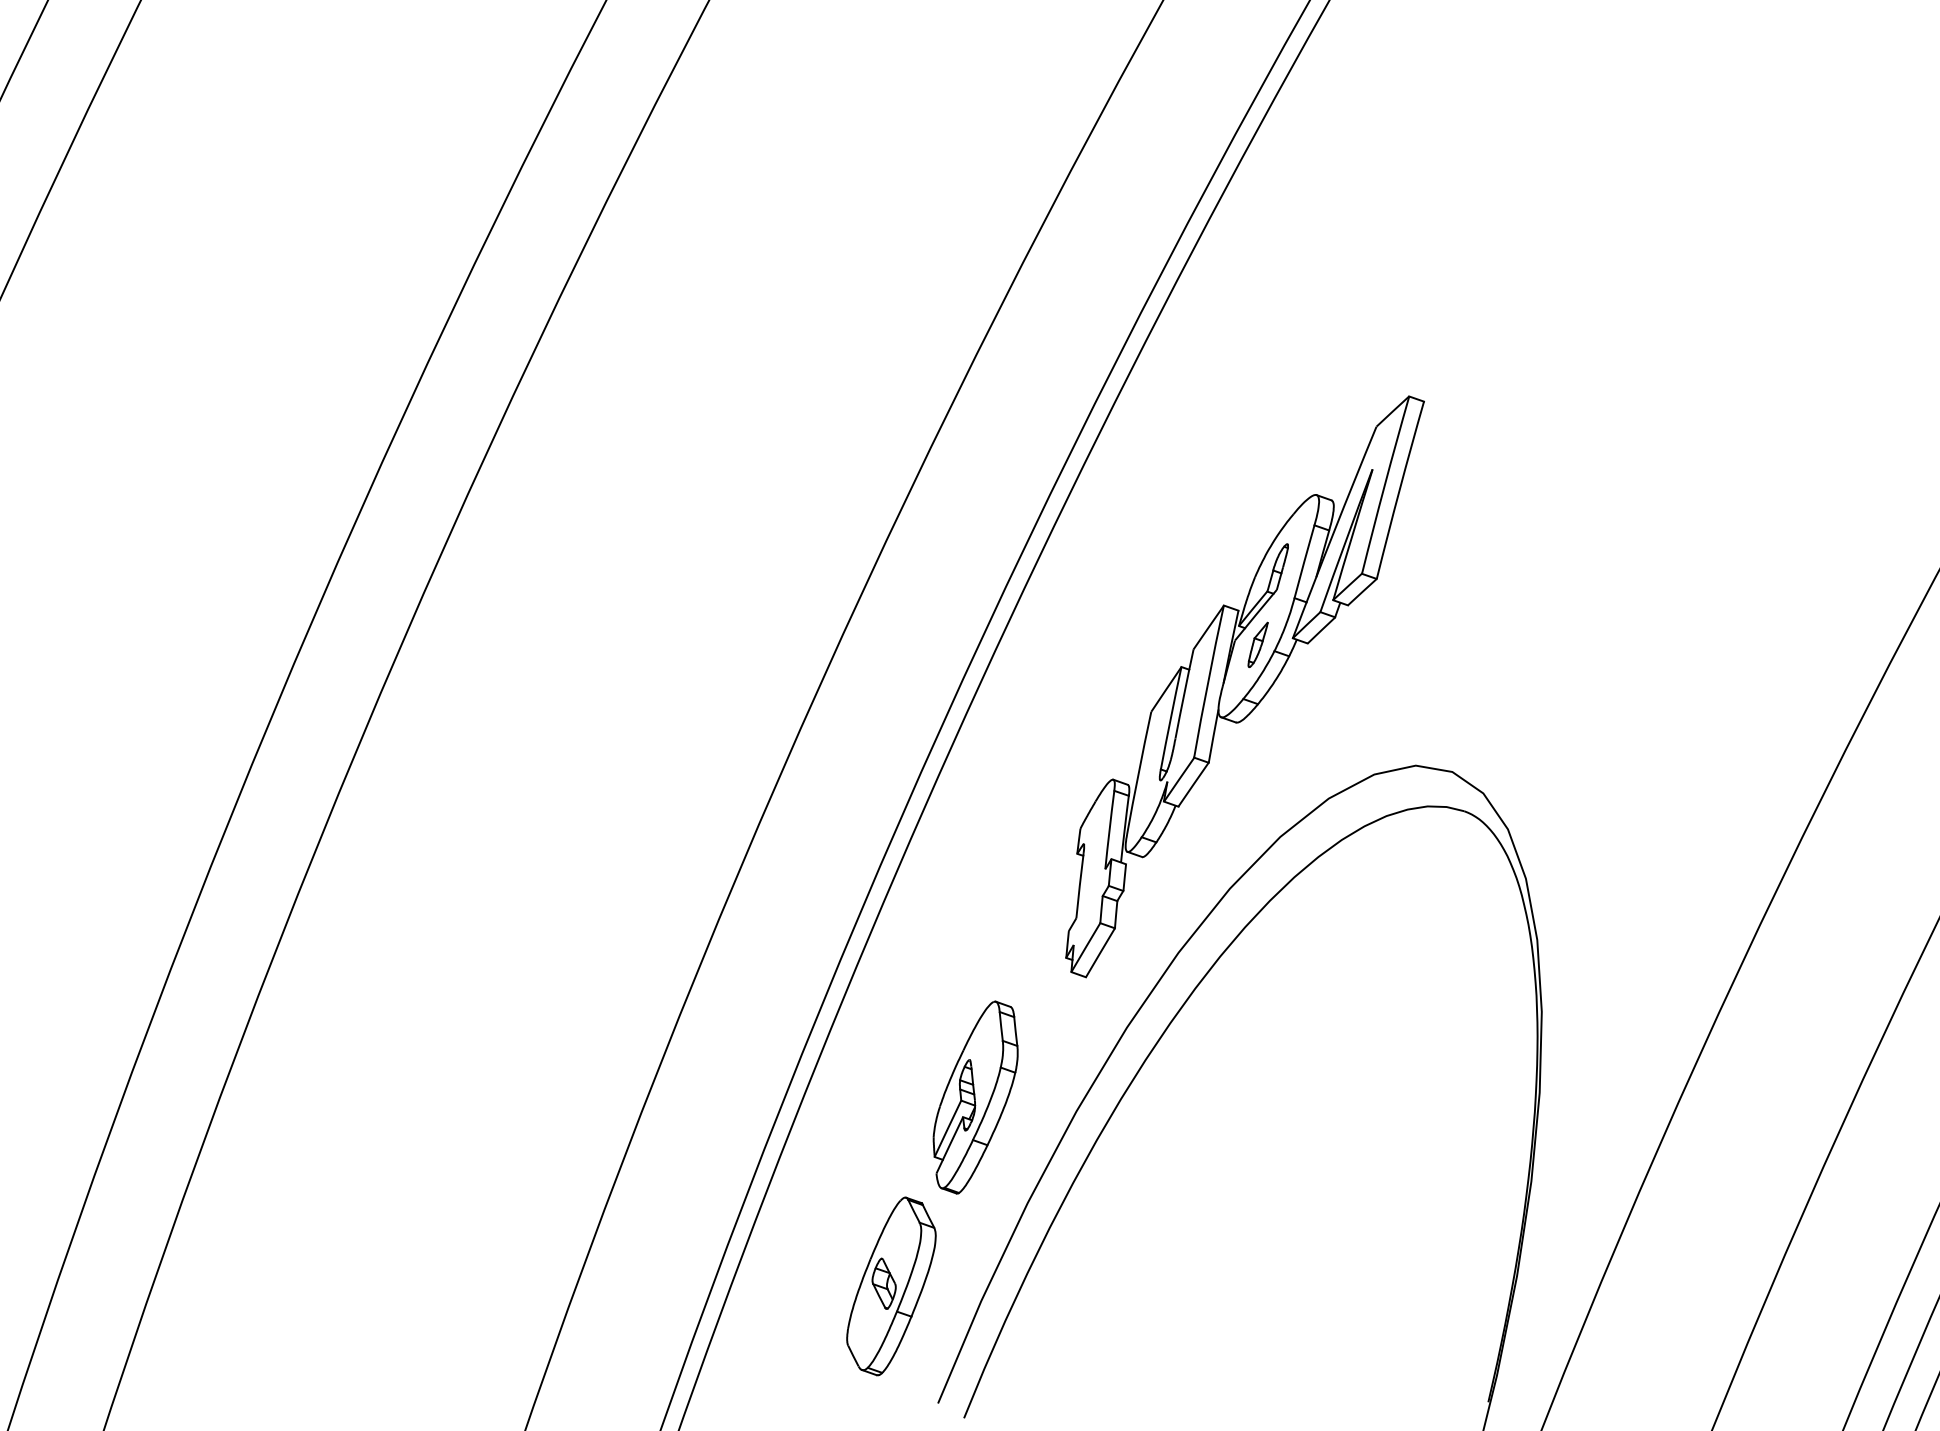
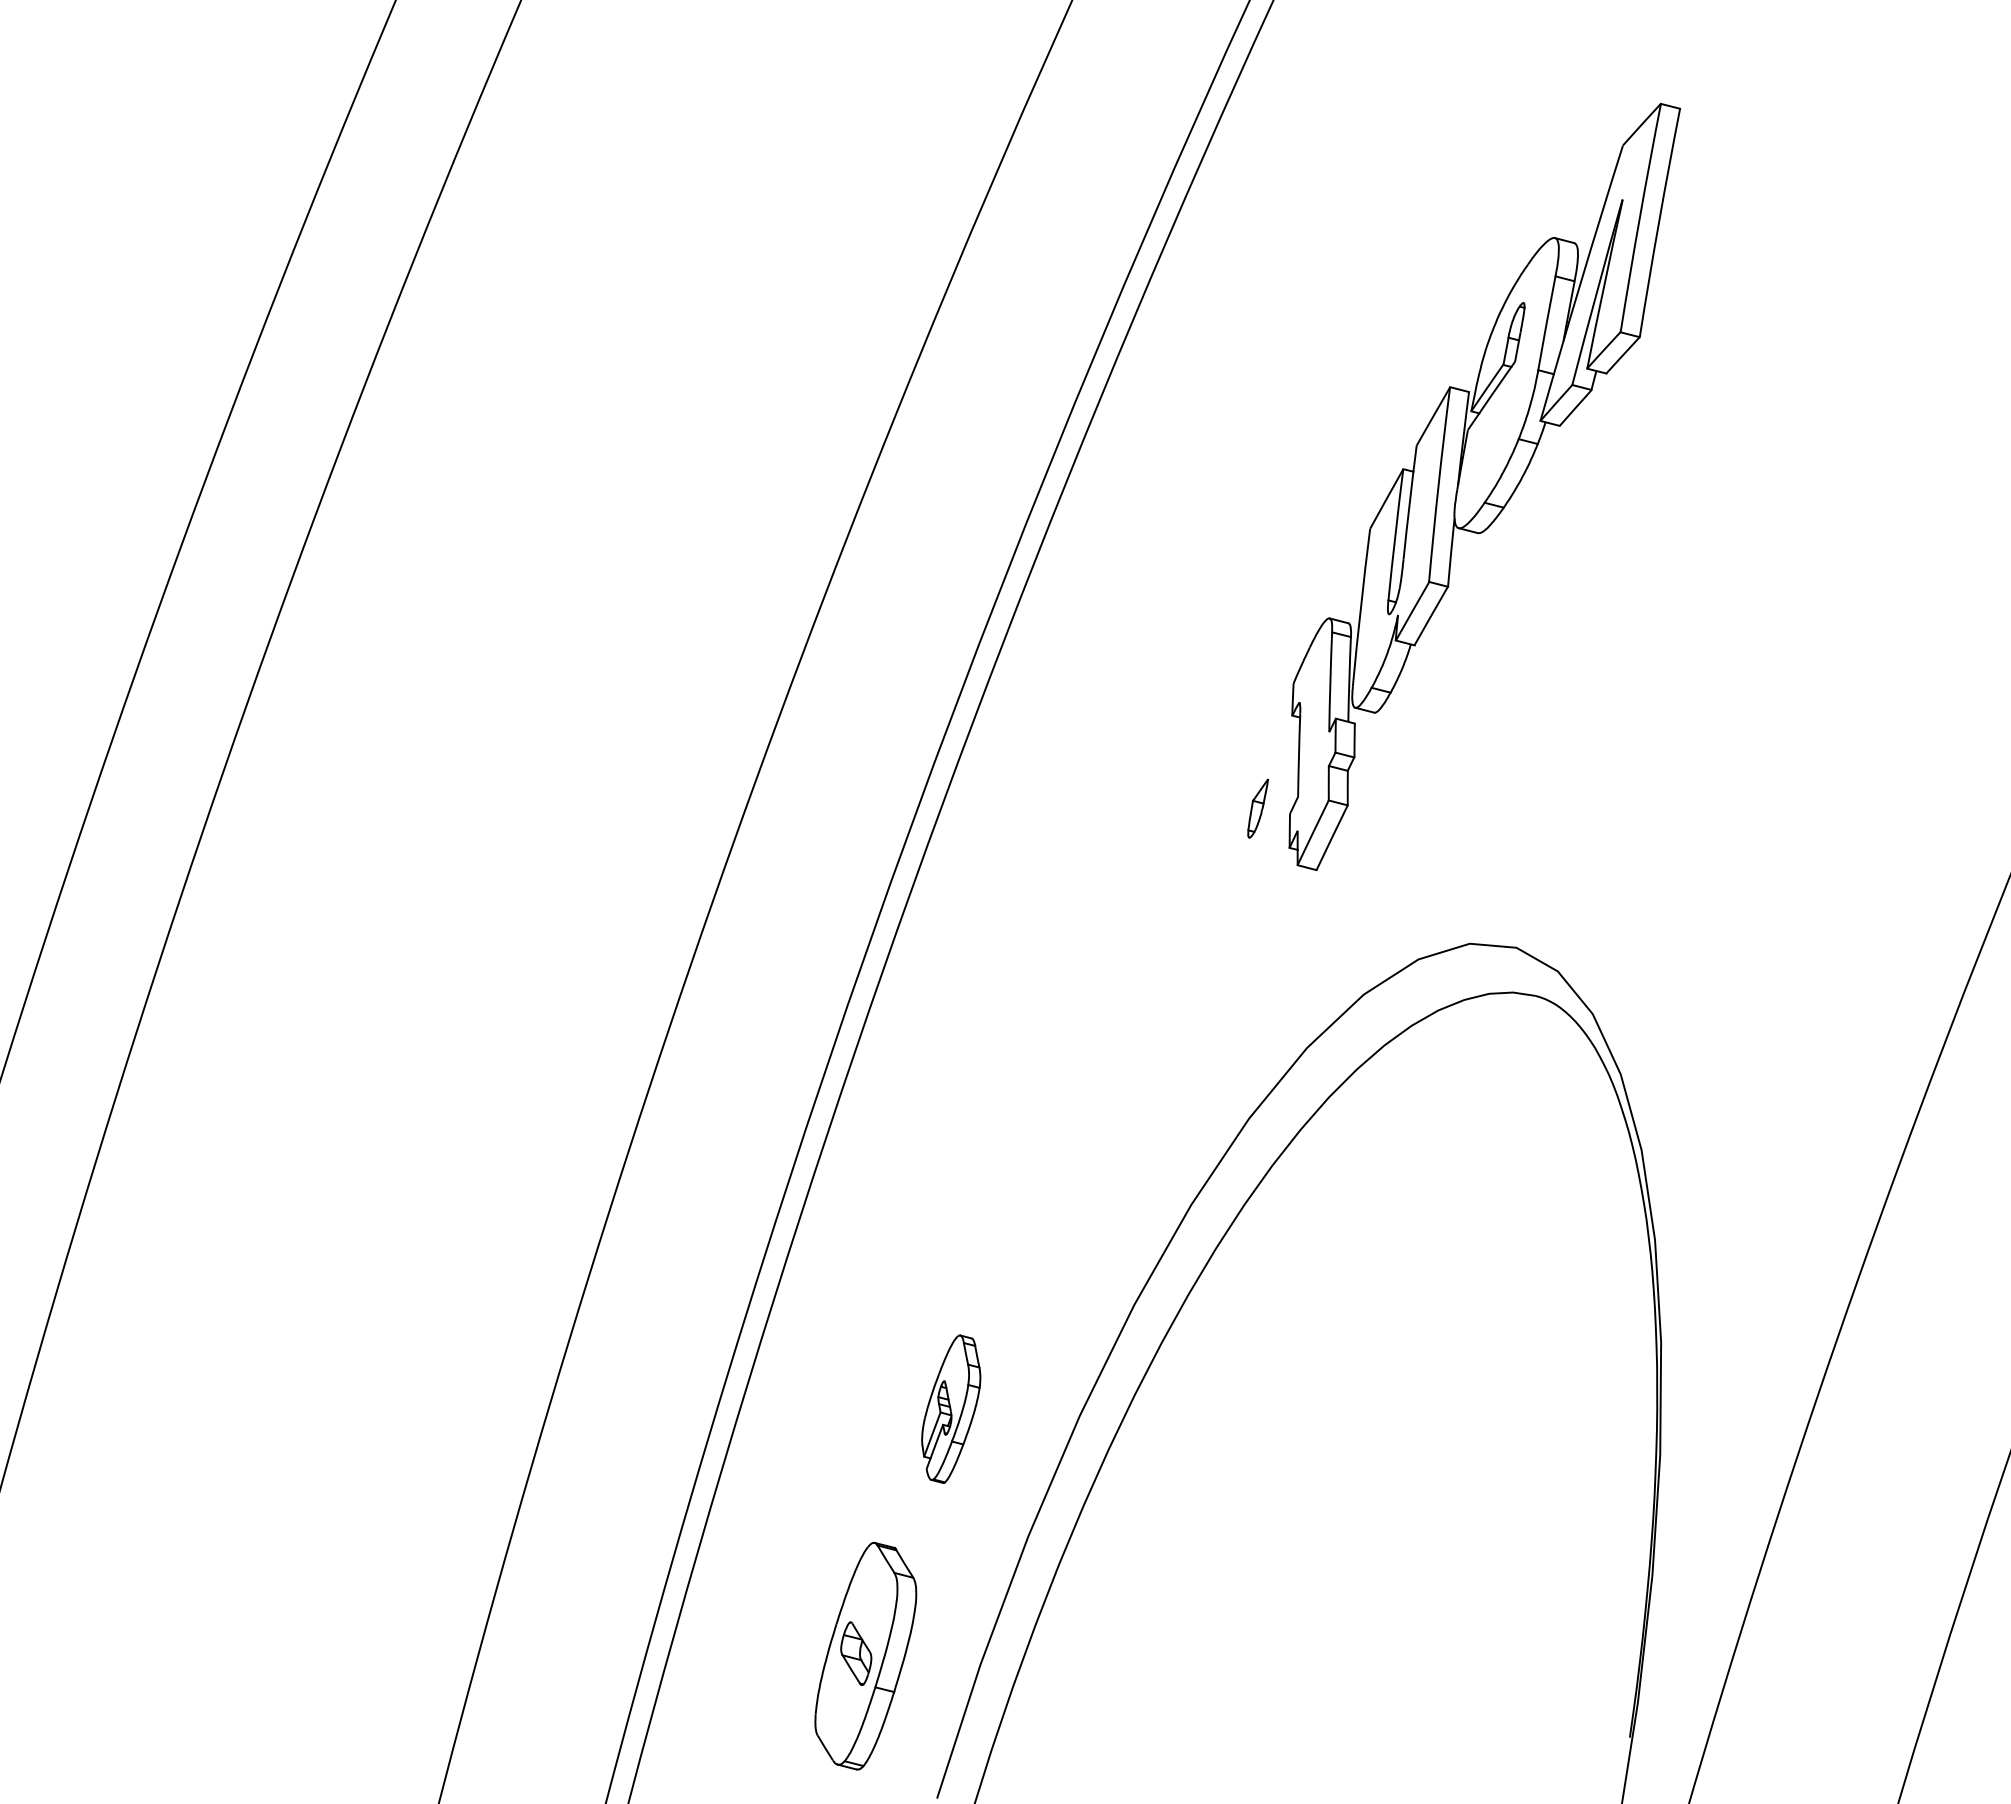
part: (1244, 686) -> (1484, 486), moved
part: (975, 1097) -> (951, 1409), size x0.6

